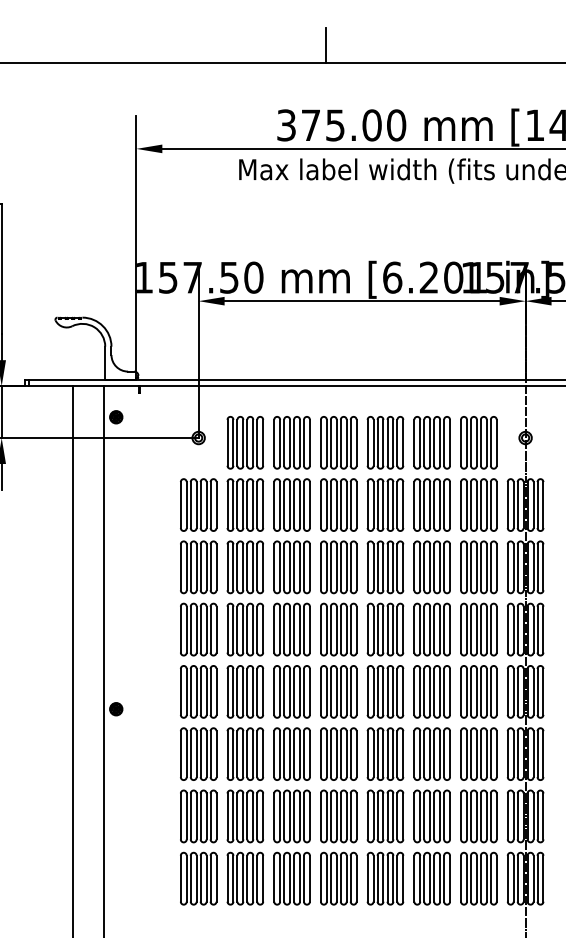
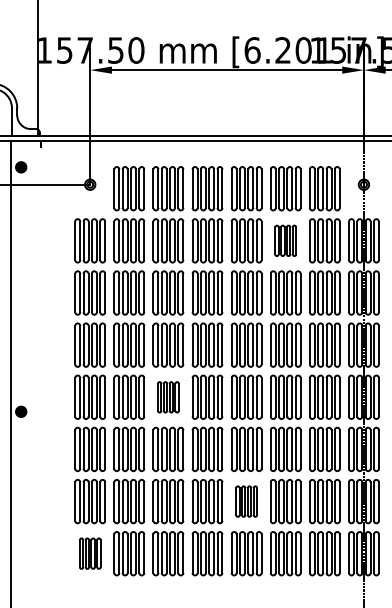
part: (431, 504) -> (285, 240), size x0.7
part: (291, 691) -> (167, 396), size x0.7
part: (385, 816) -> (246, 501), size x0.7
part: (198, 878) -> (90, 553), size x0.7

